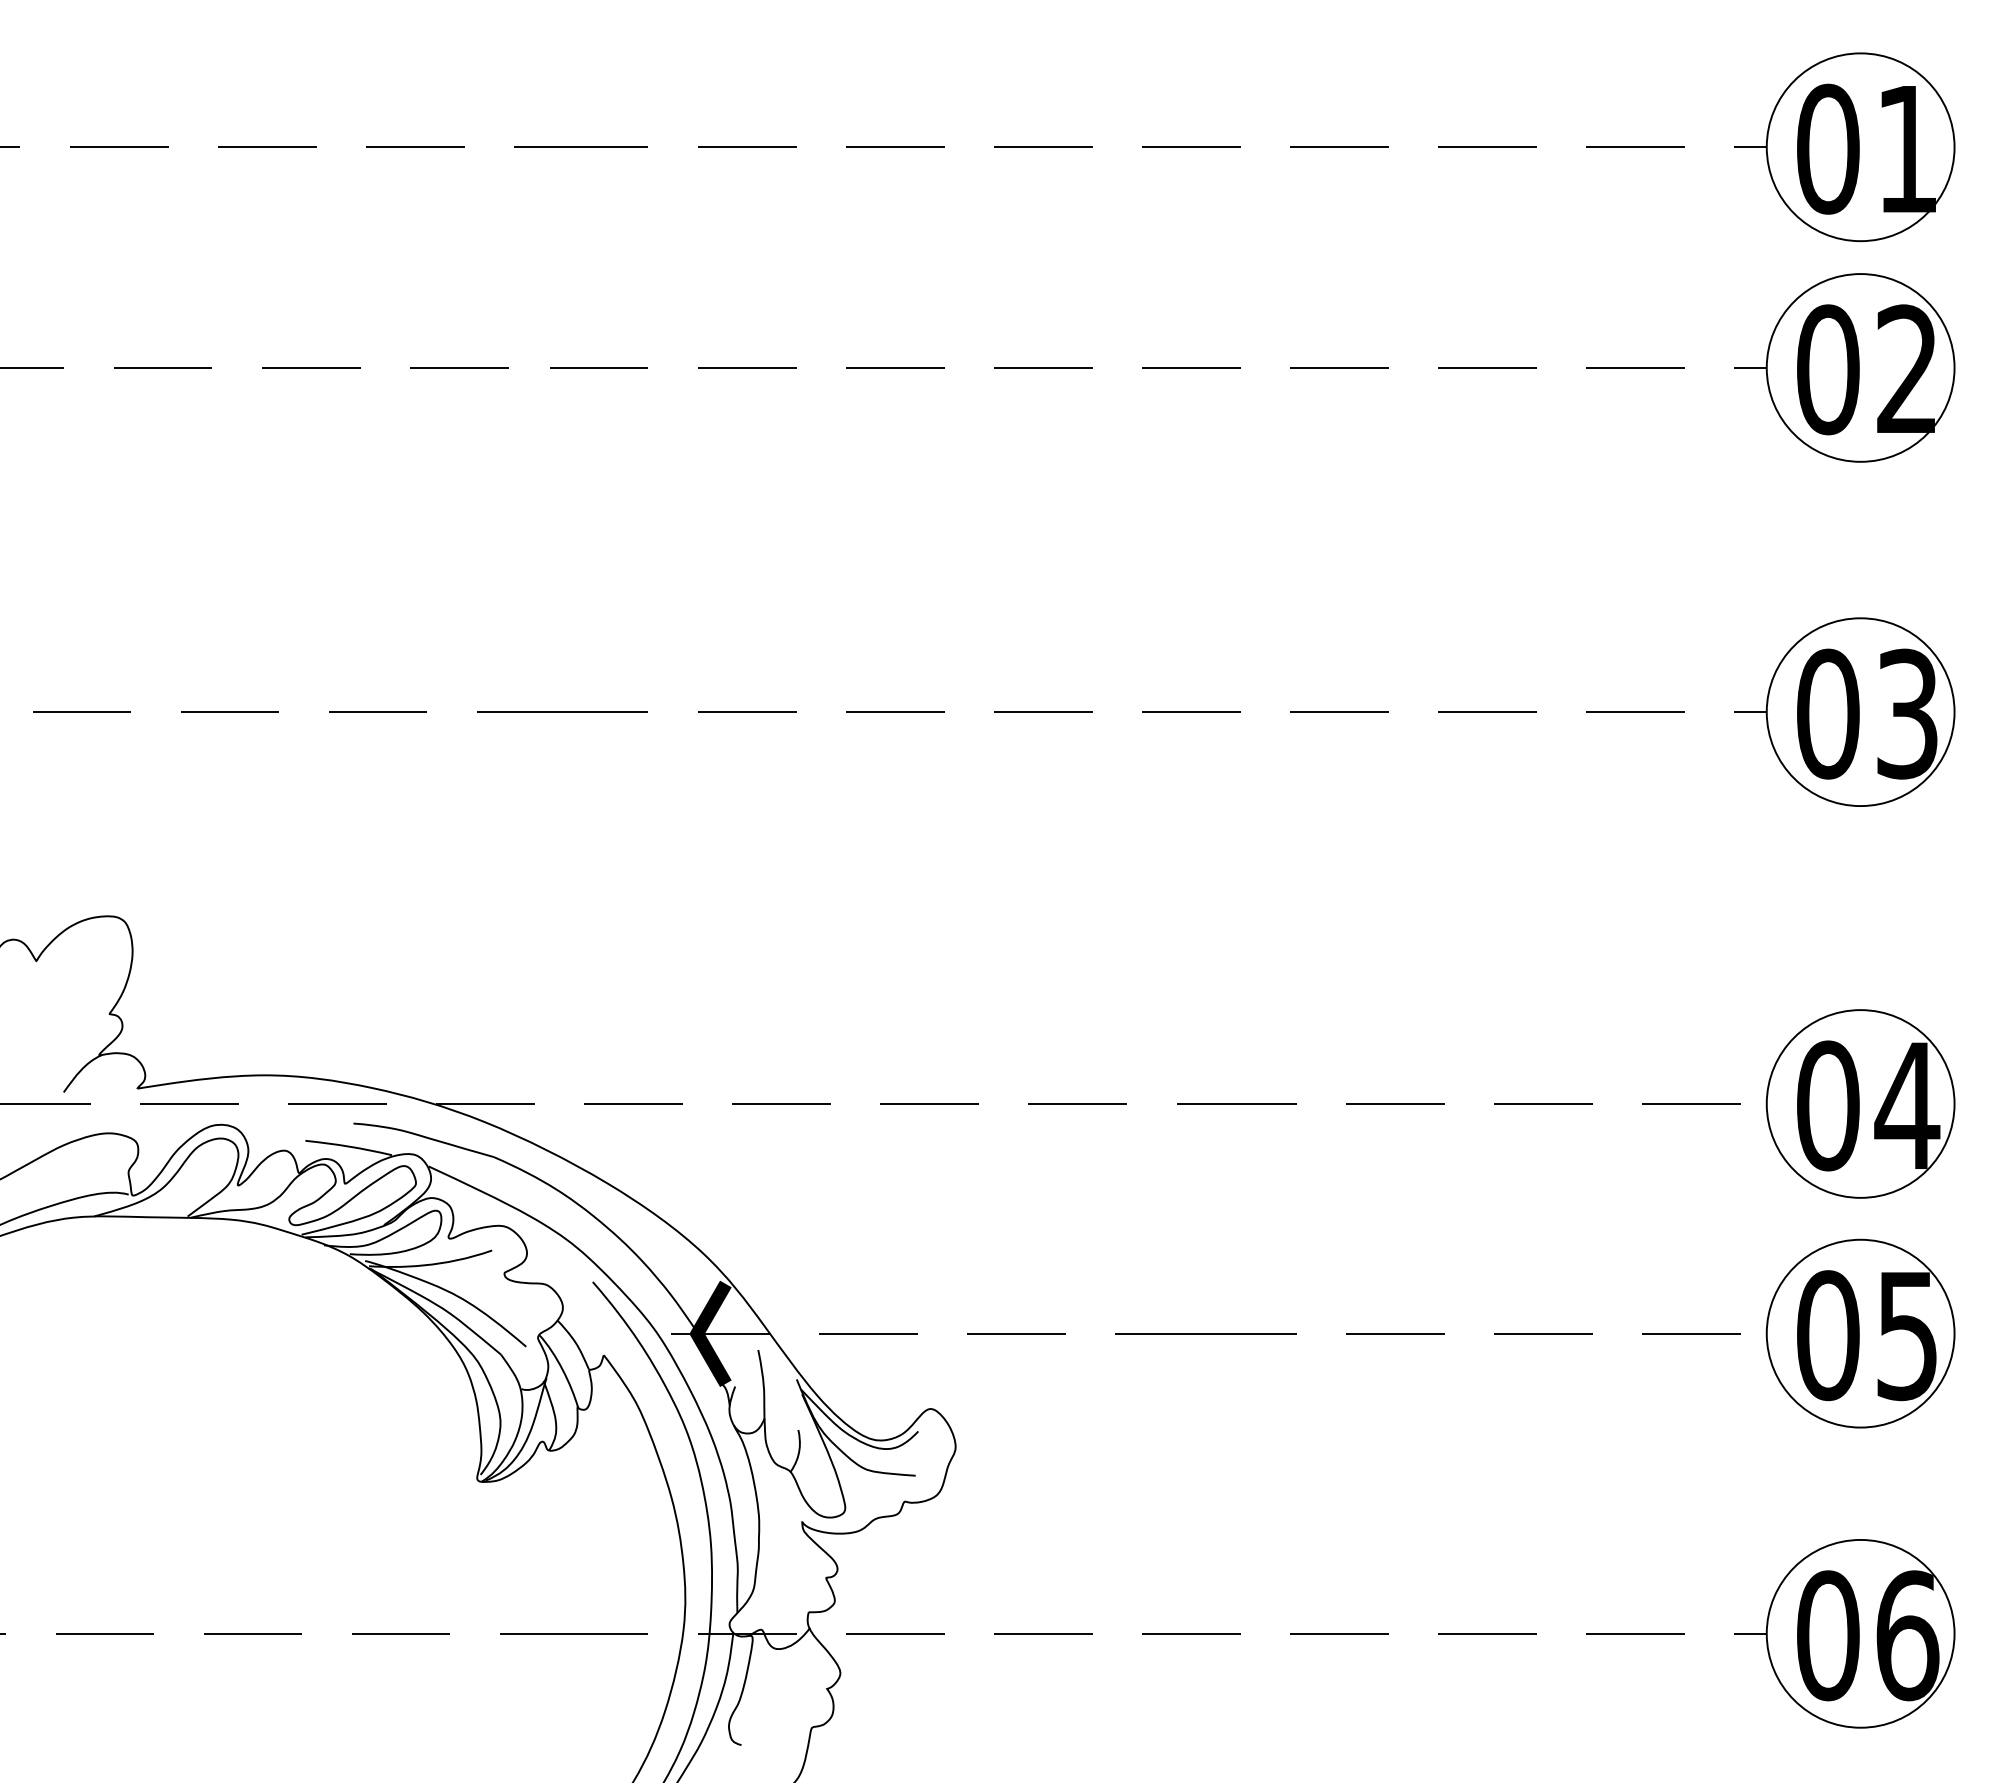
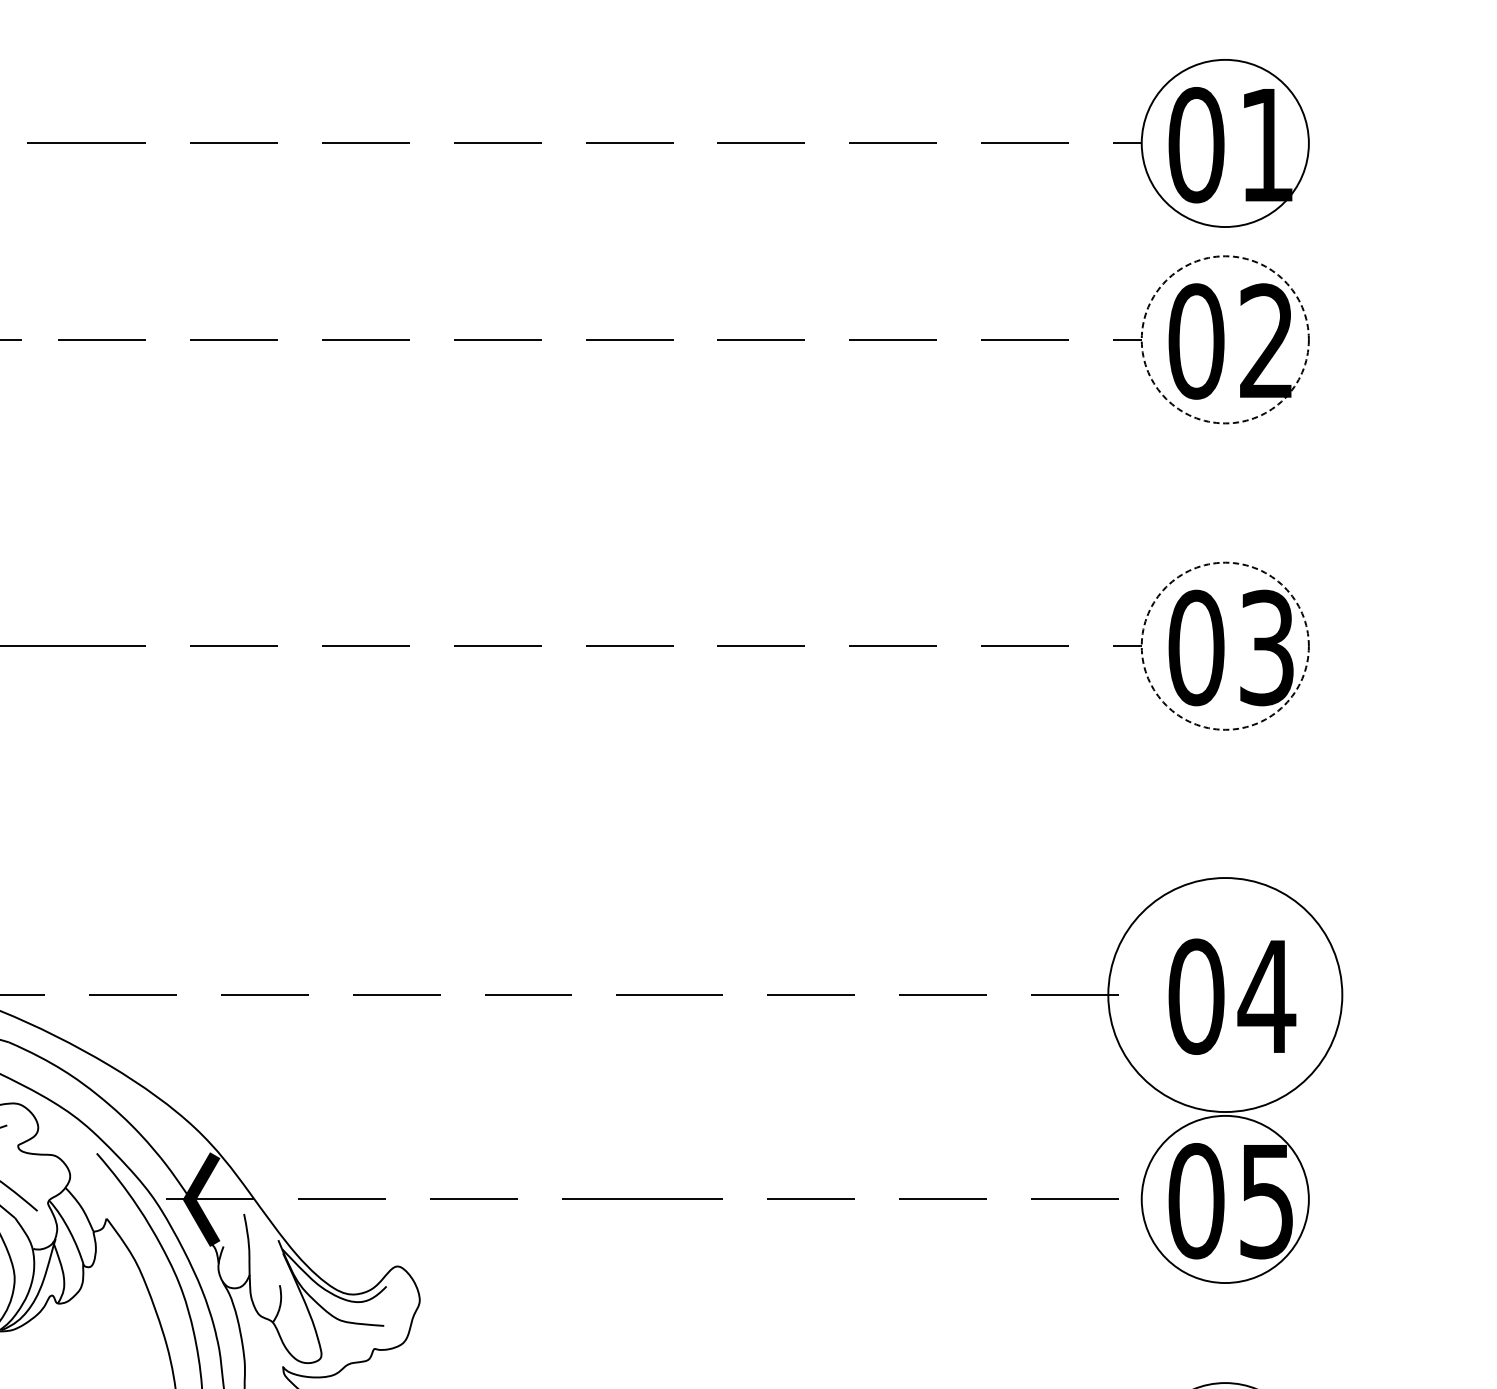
circle: (1860, 367) -> (1225, 339), solid -> dashed
circle: (1860, 712) -> (1225, 646), solid -> dashed
circle: (1860, 1103) -> (1225, 994), size x1.4

